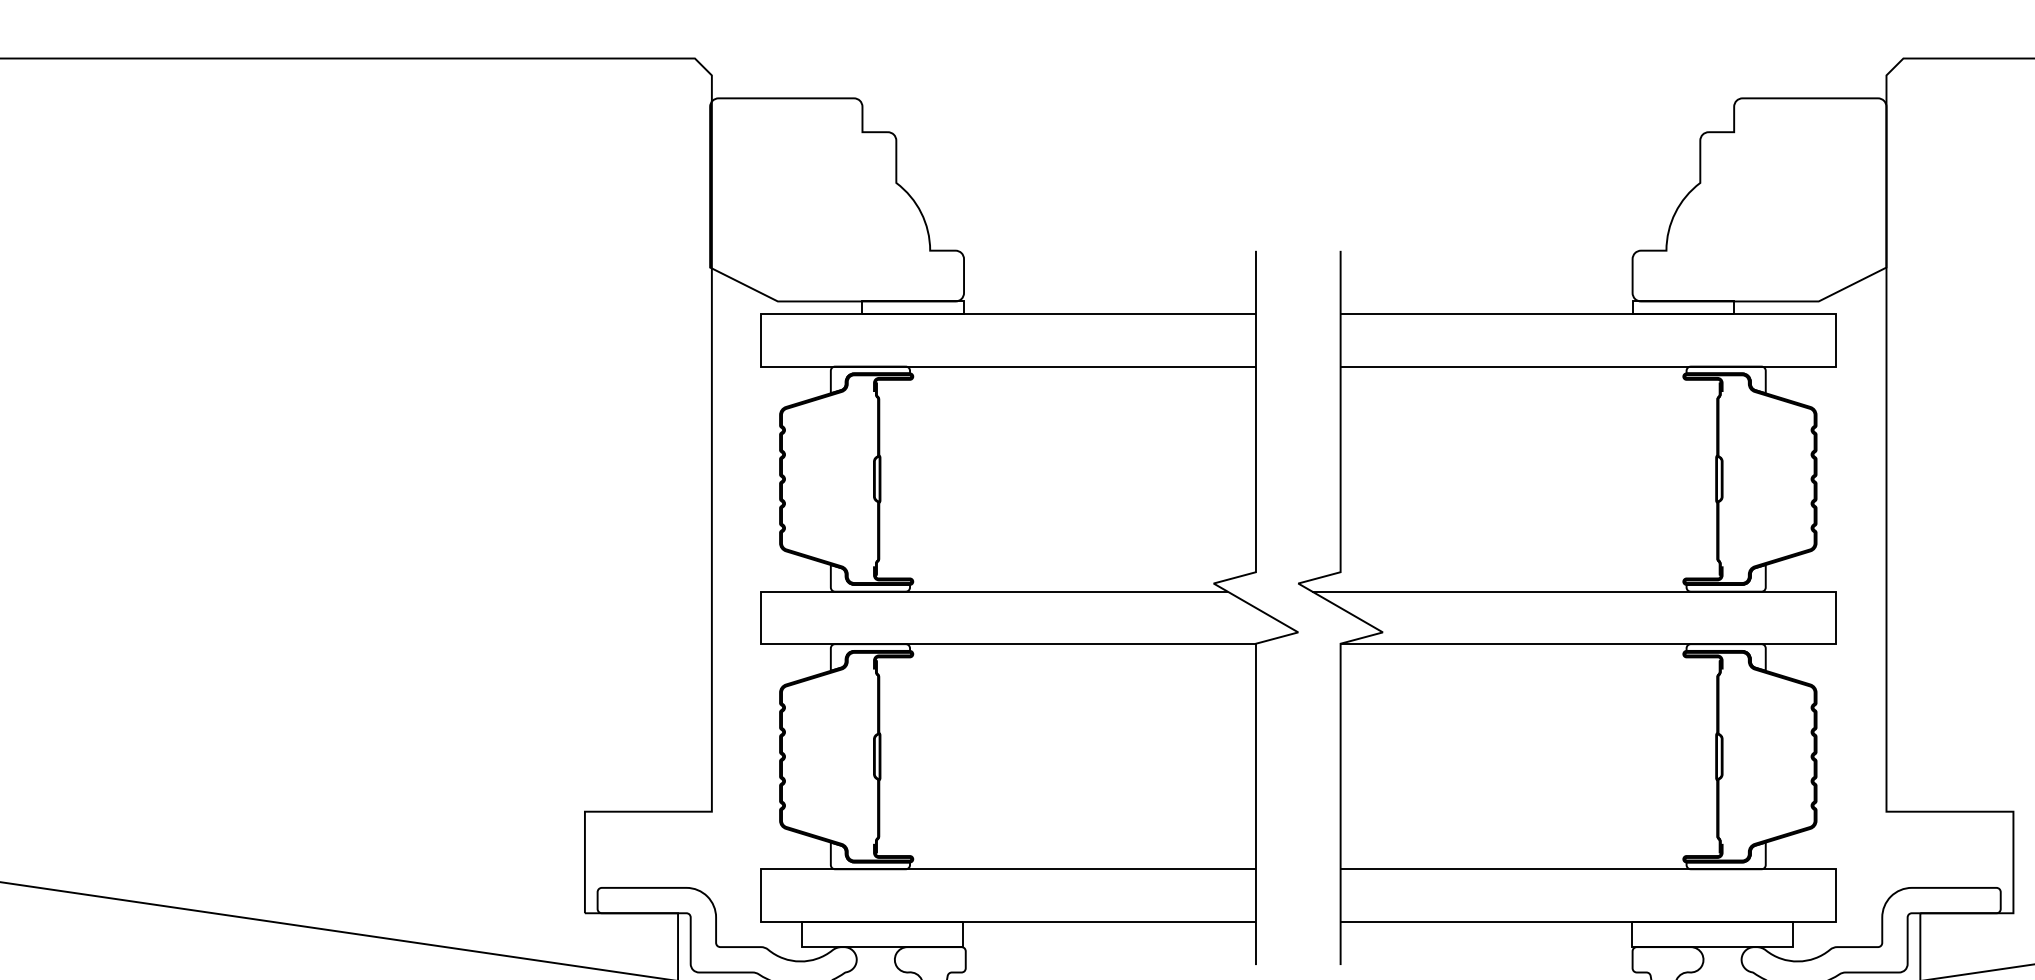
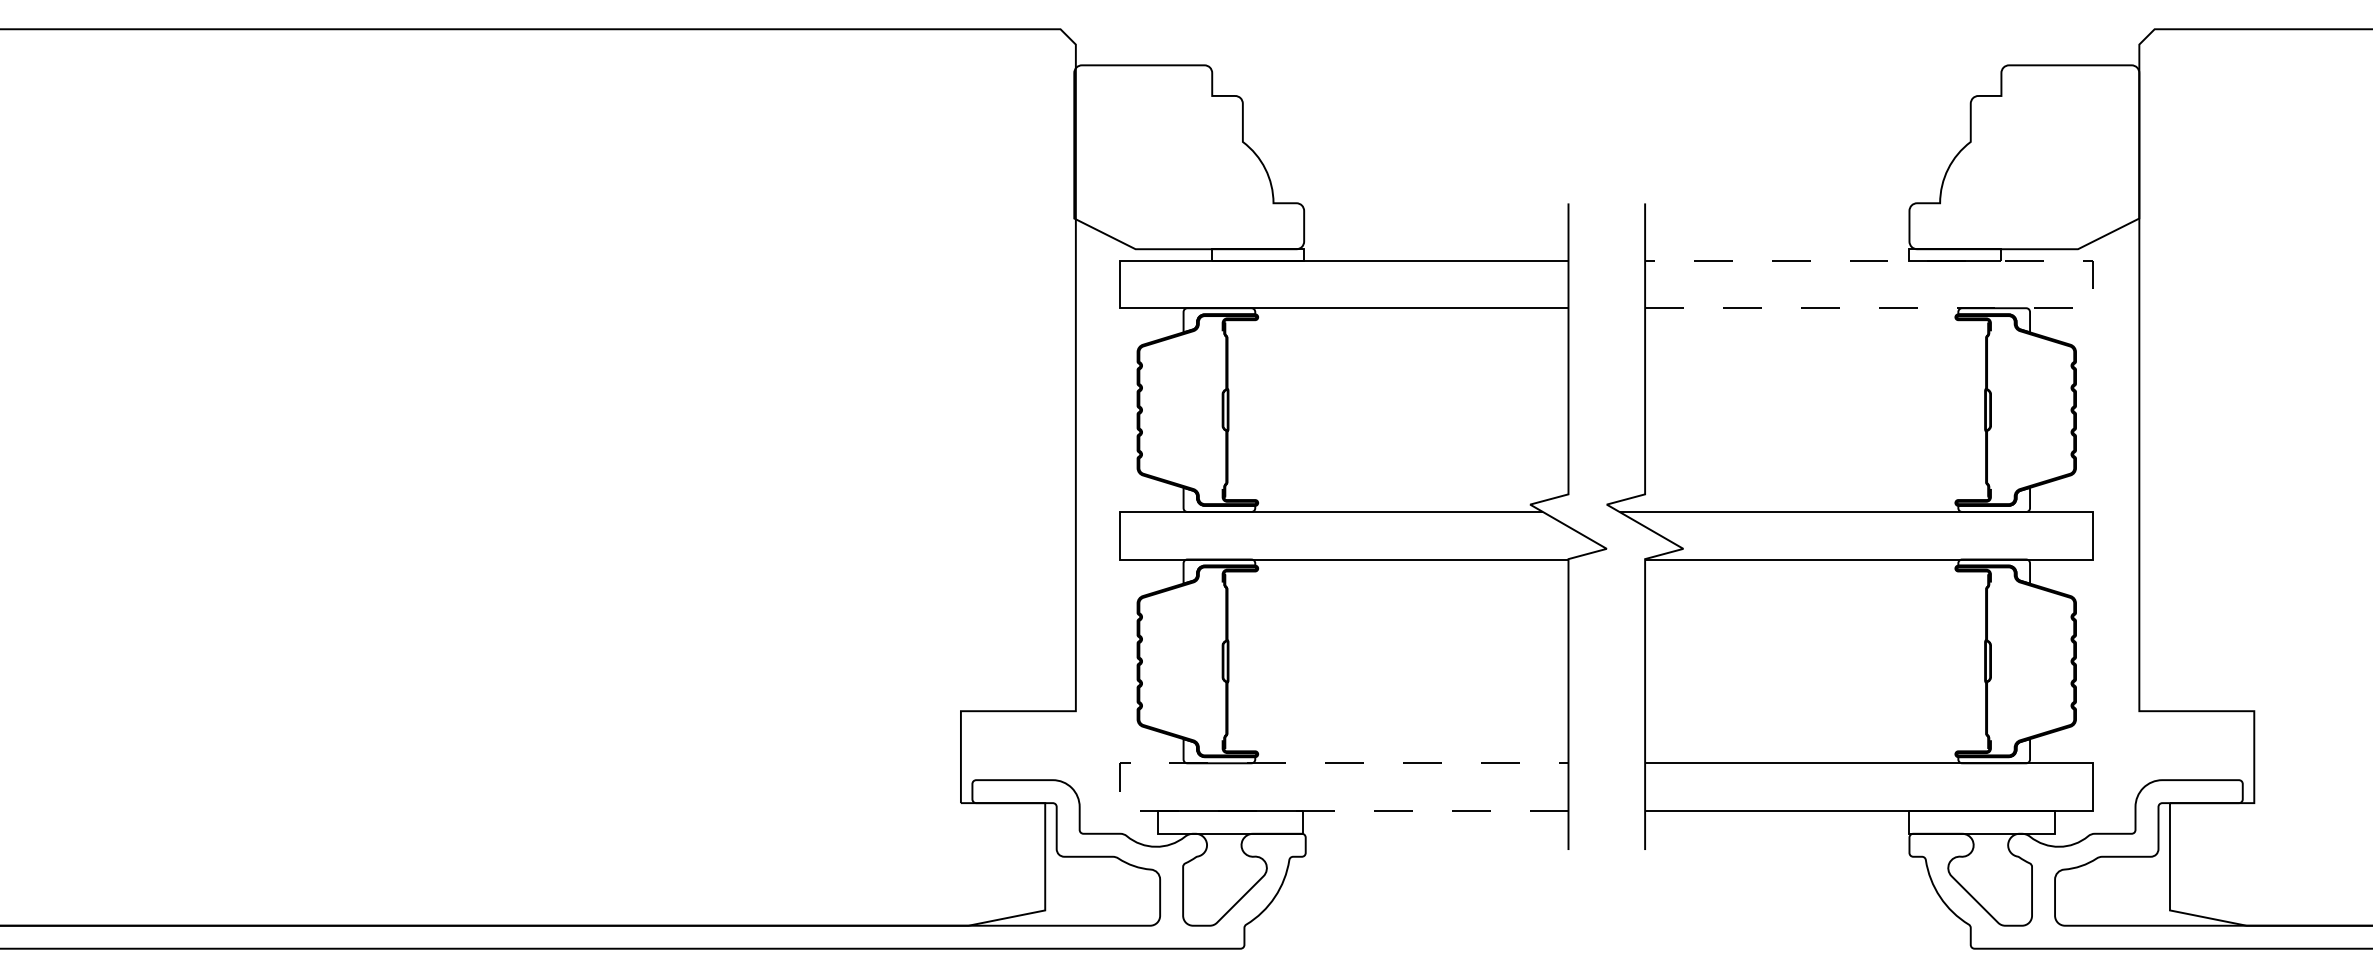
line: (1835, 340) -> (2093, 284), solid -> dashed
line: (761, 895) -> (1120, 787), solid -> dashed

